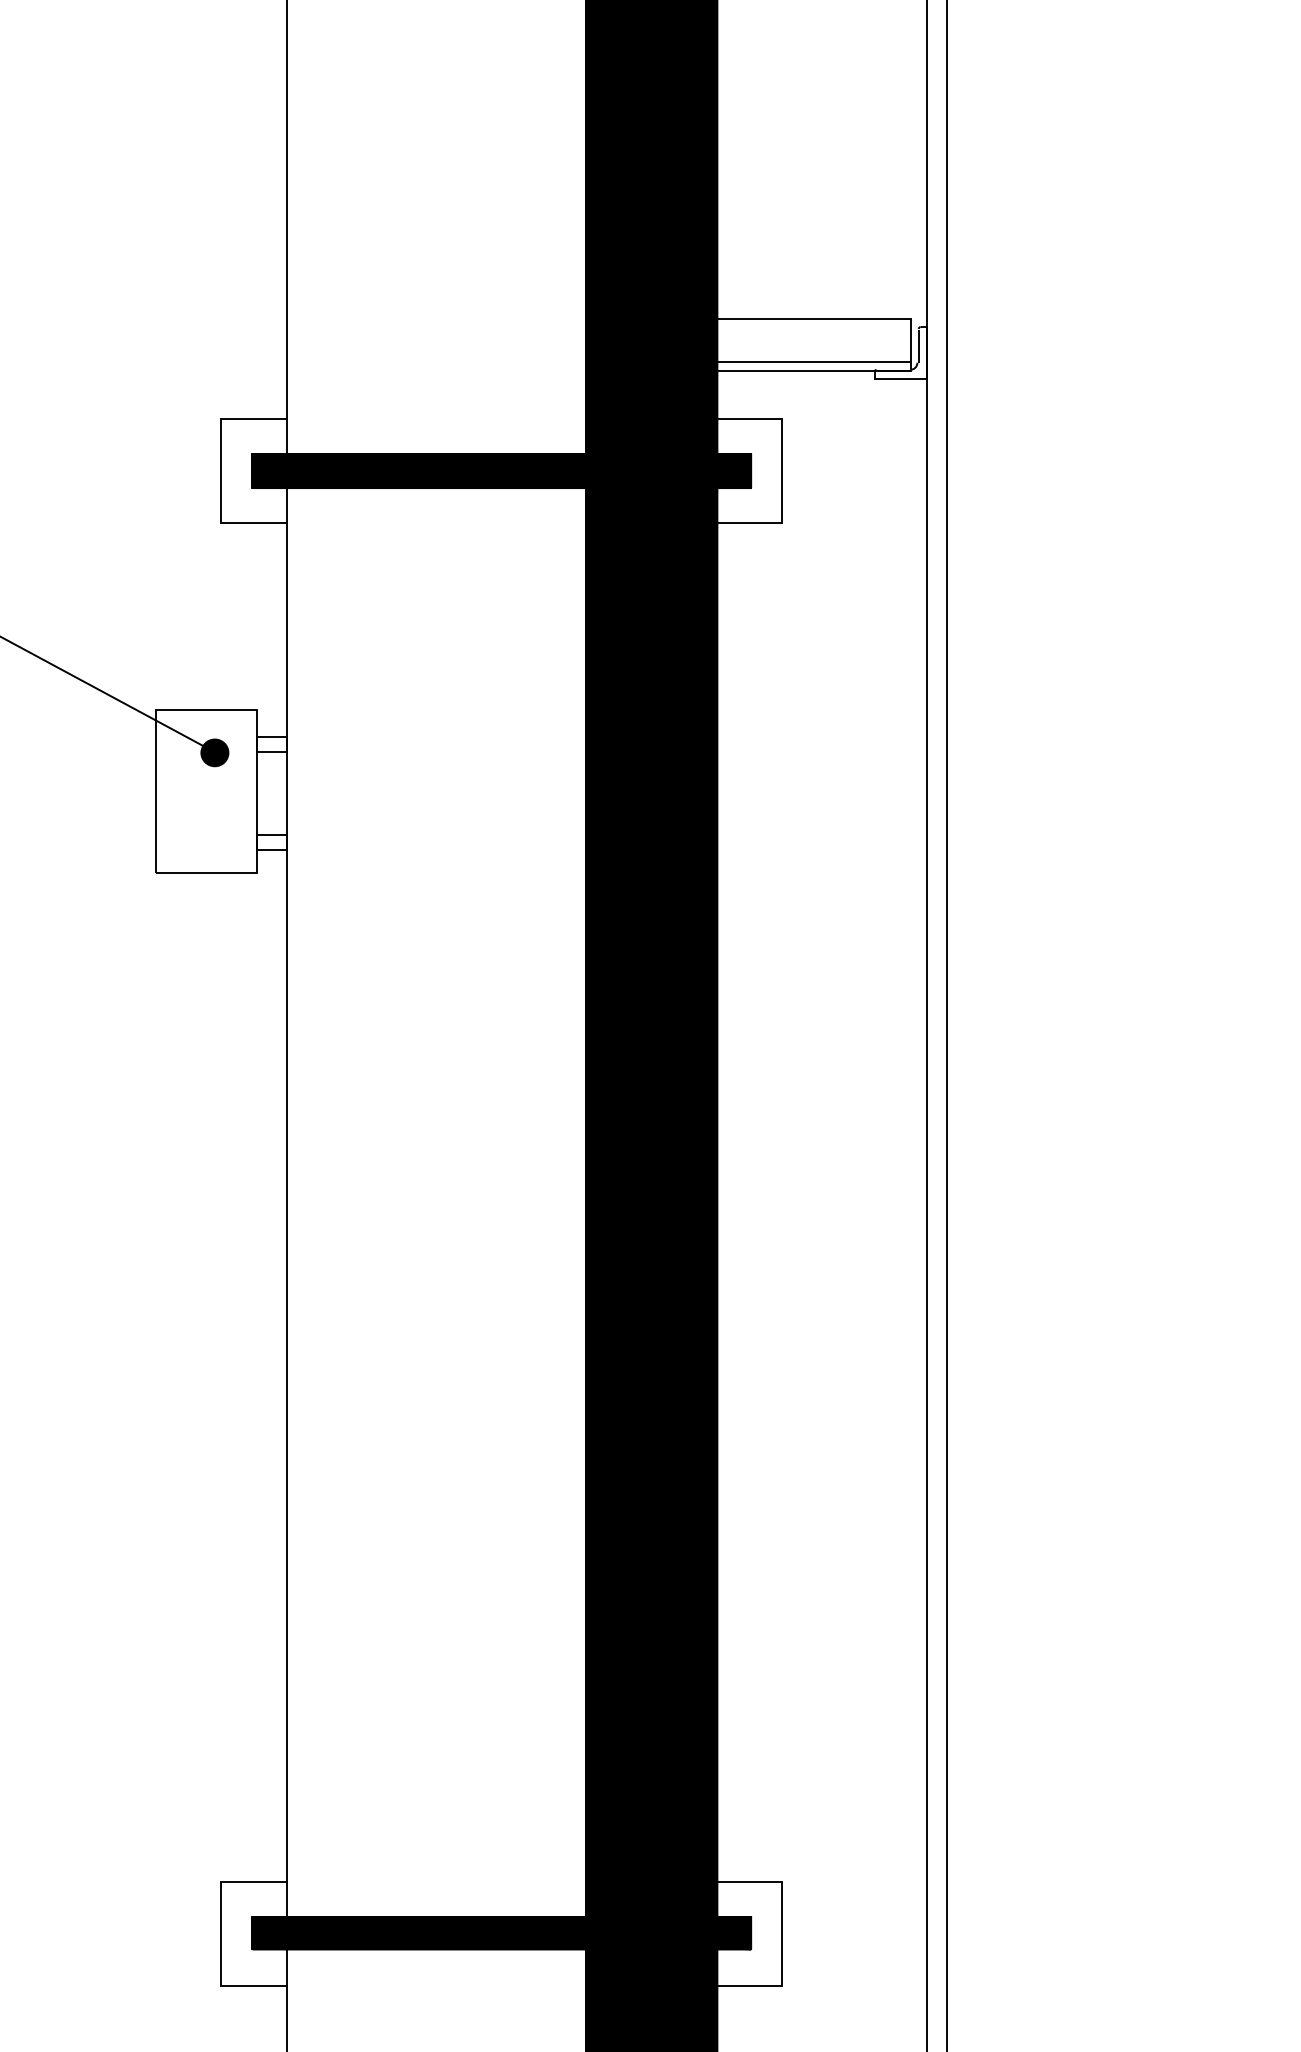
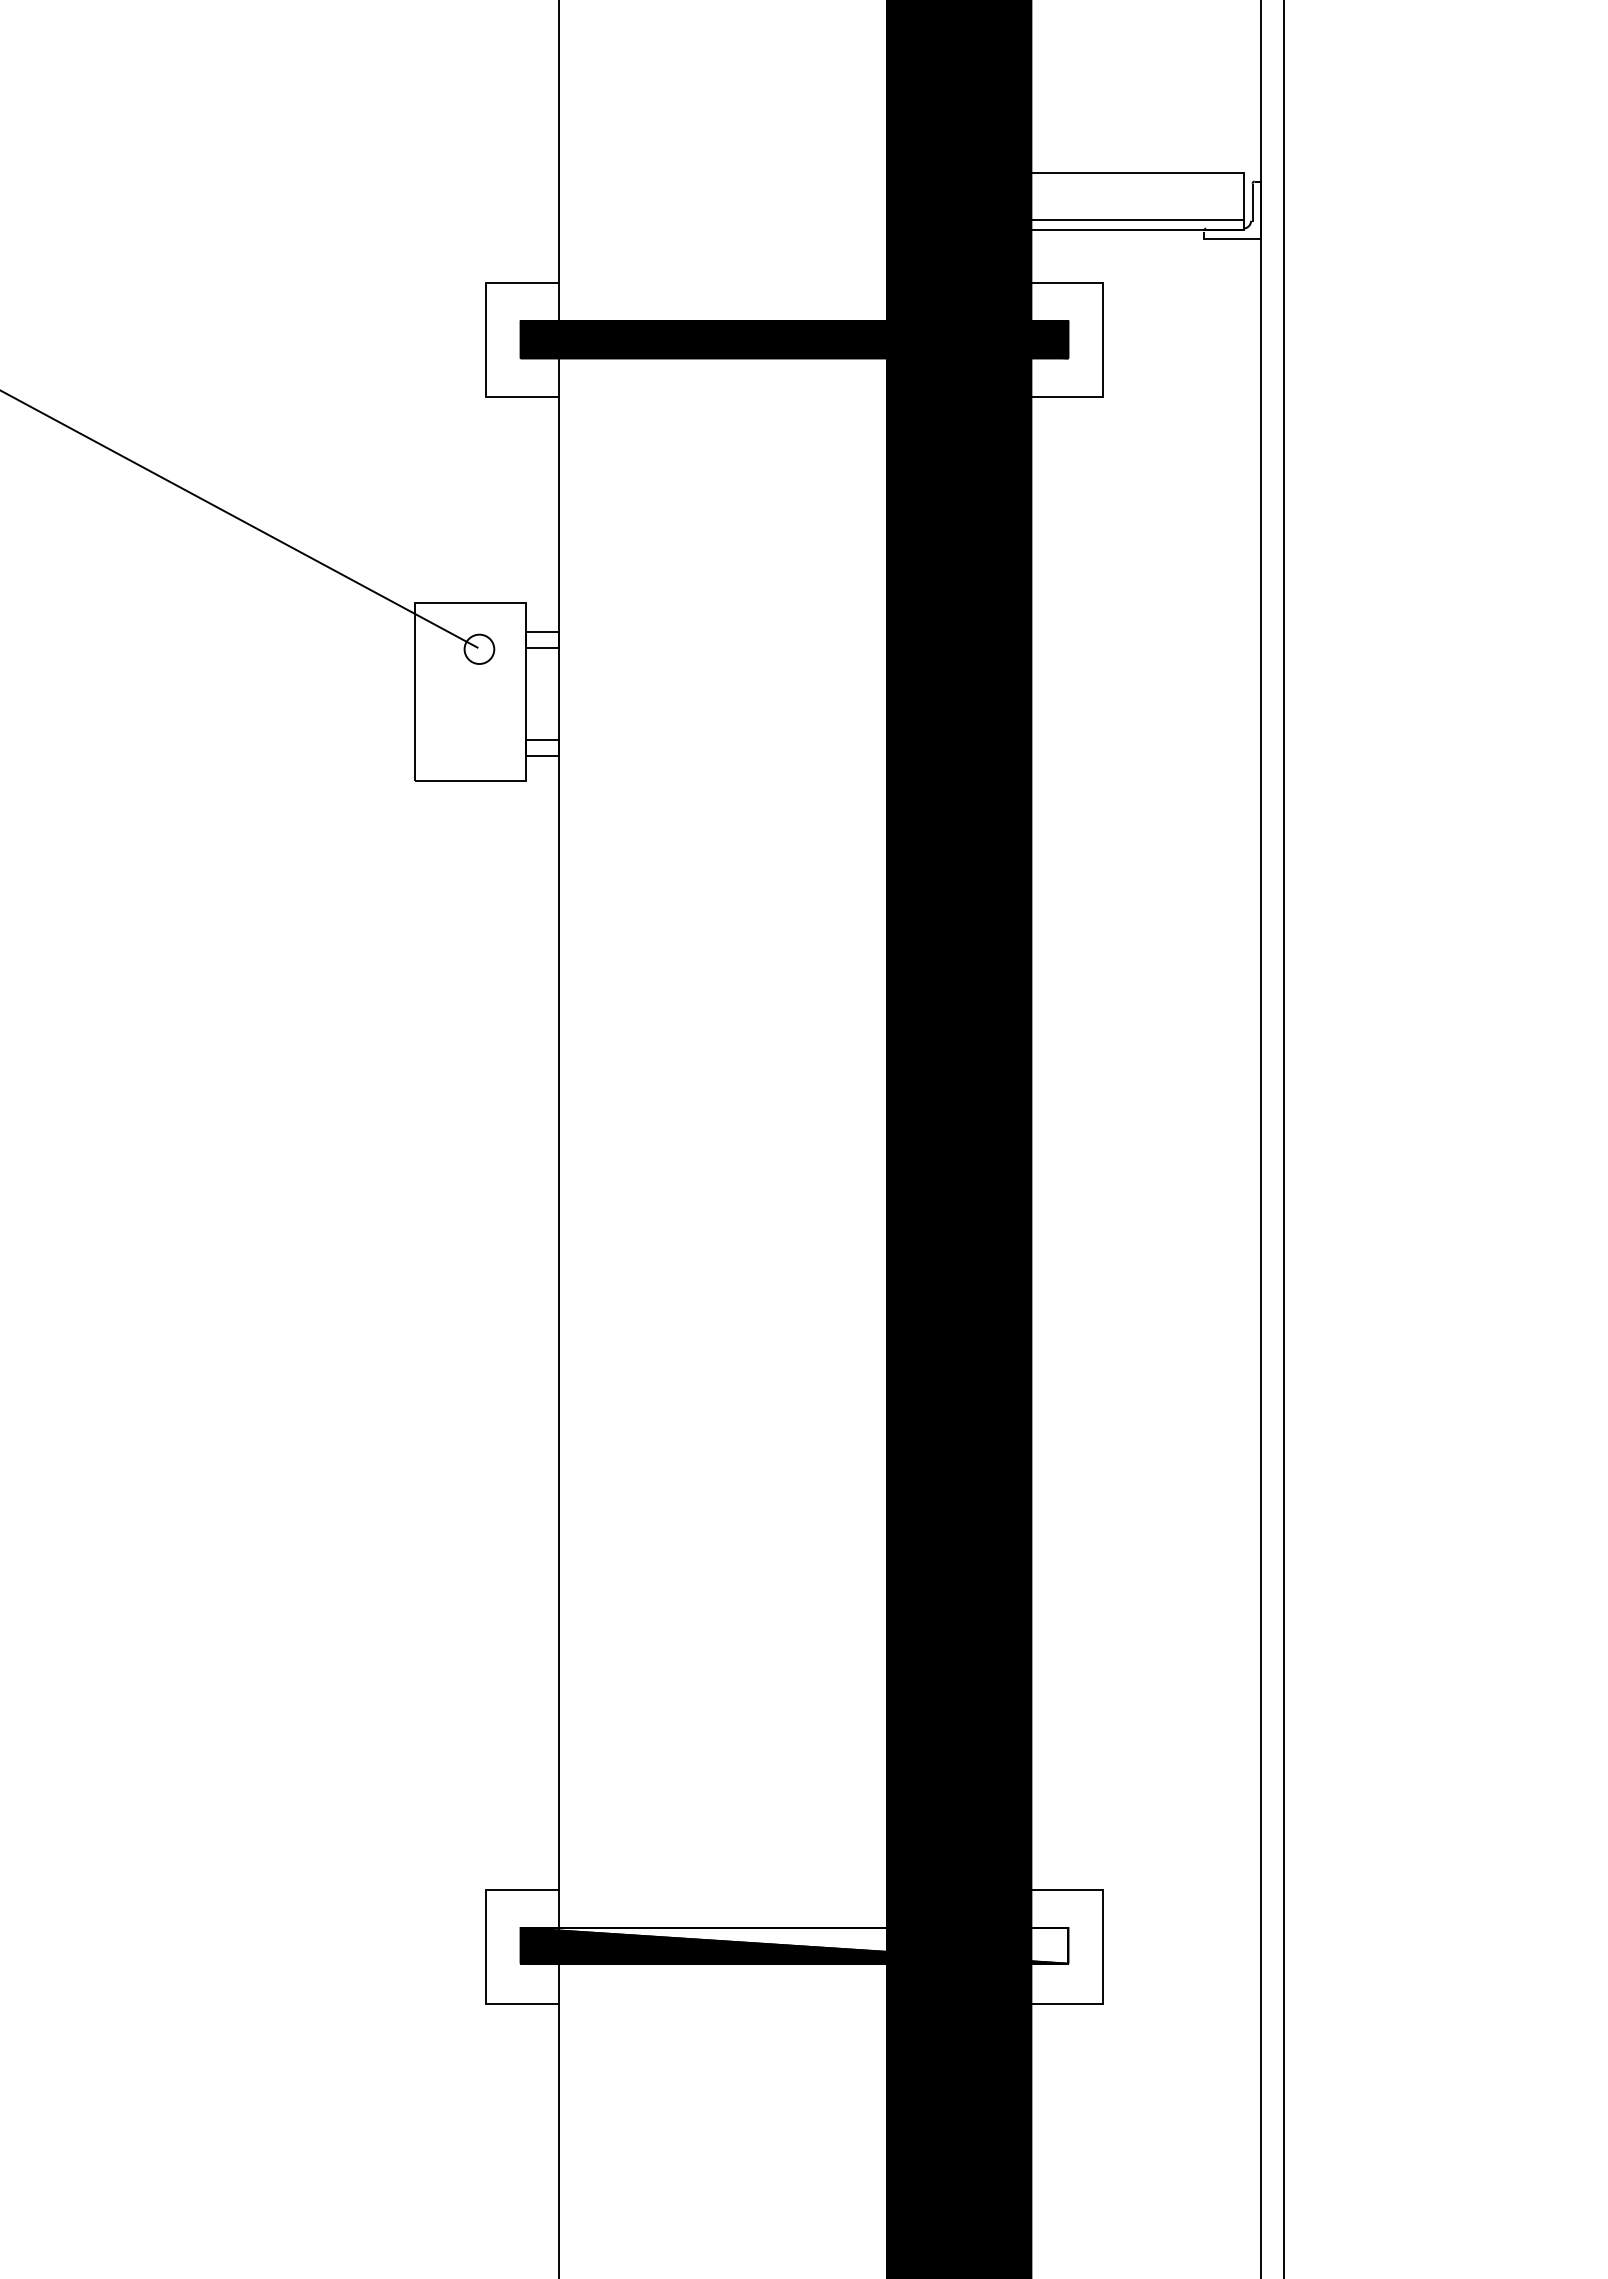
fill: (214, 753) -> (479, 649), removed
fill: (501, 1932) -> (794, 1945), removed

